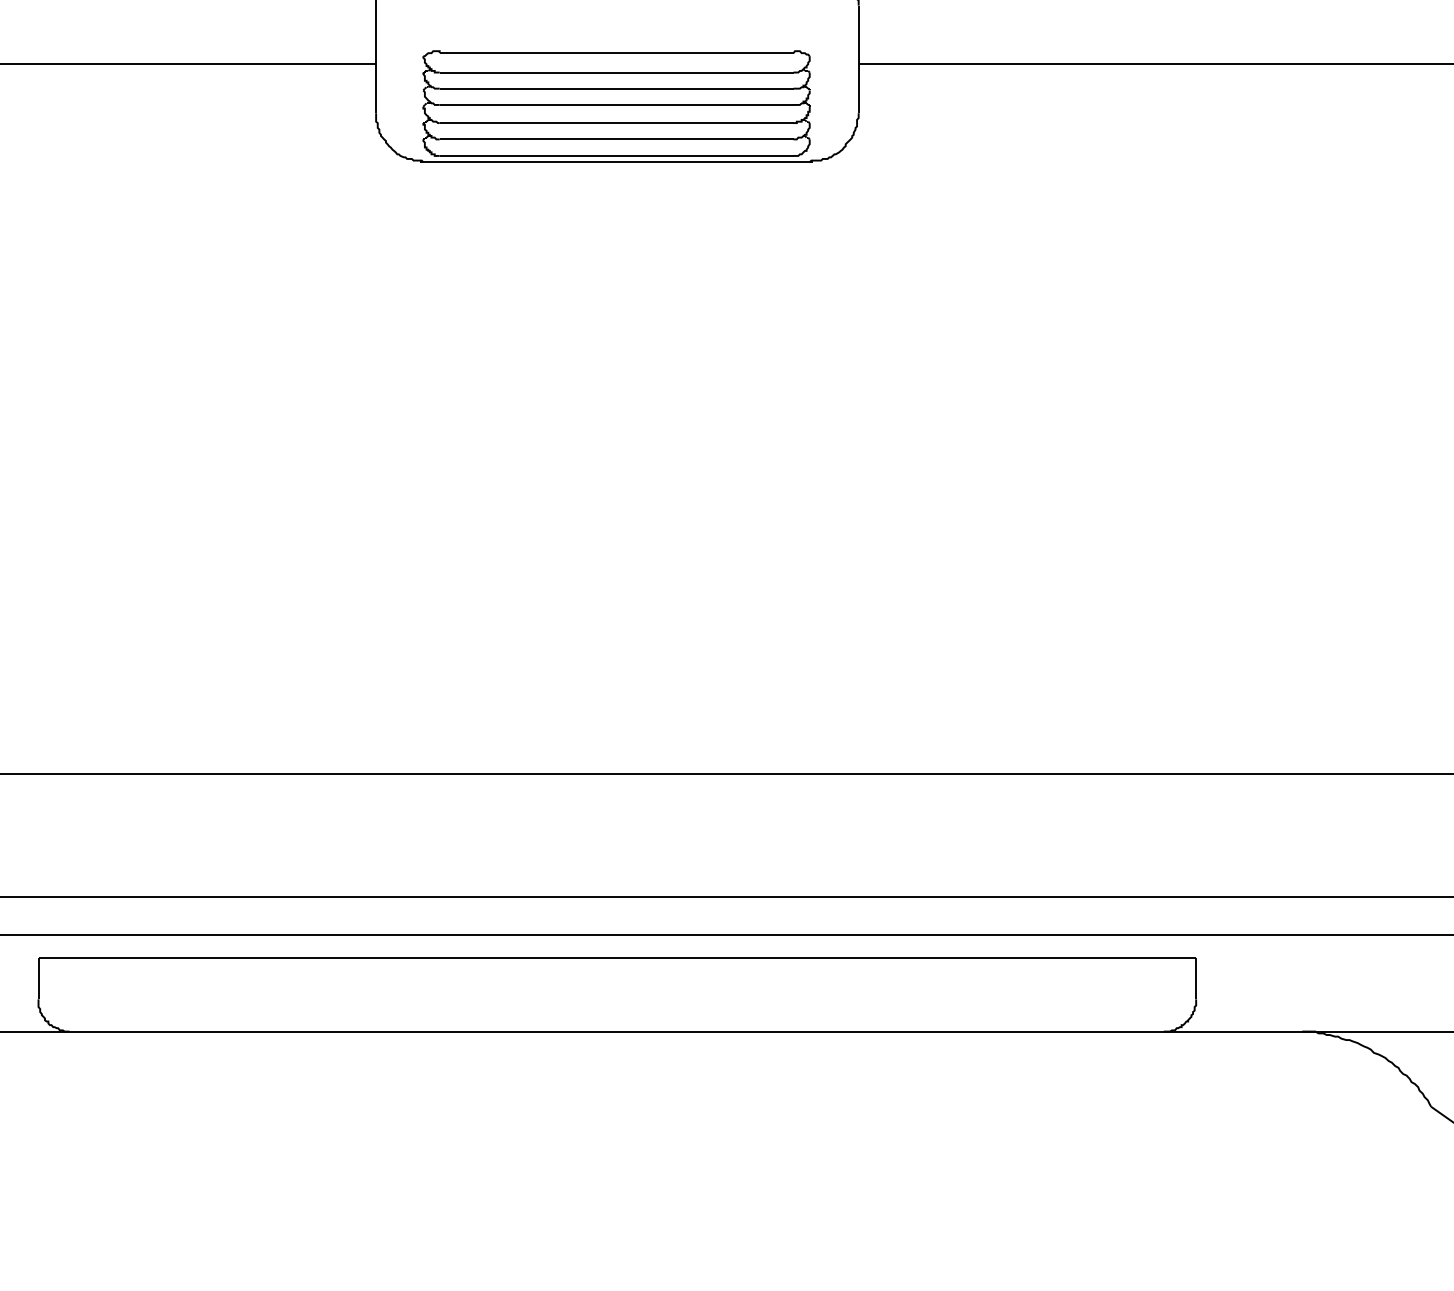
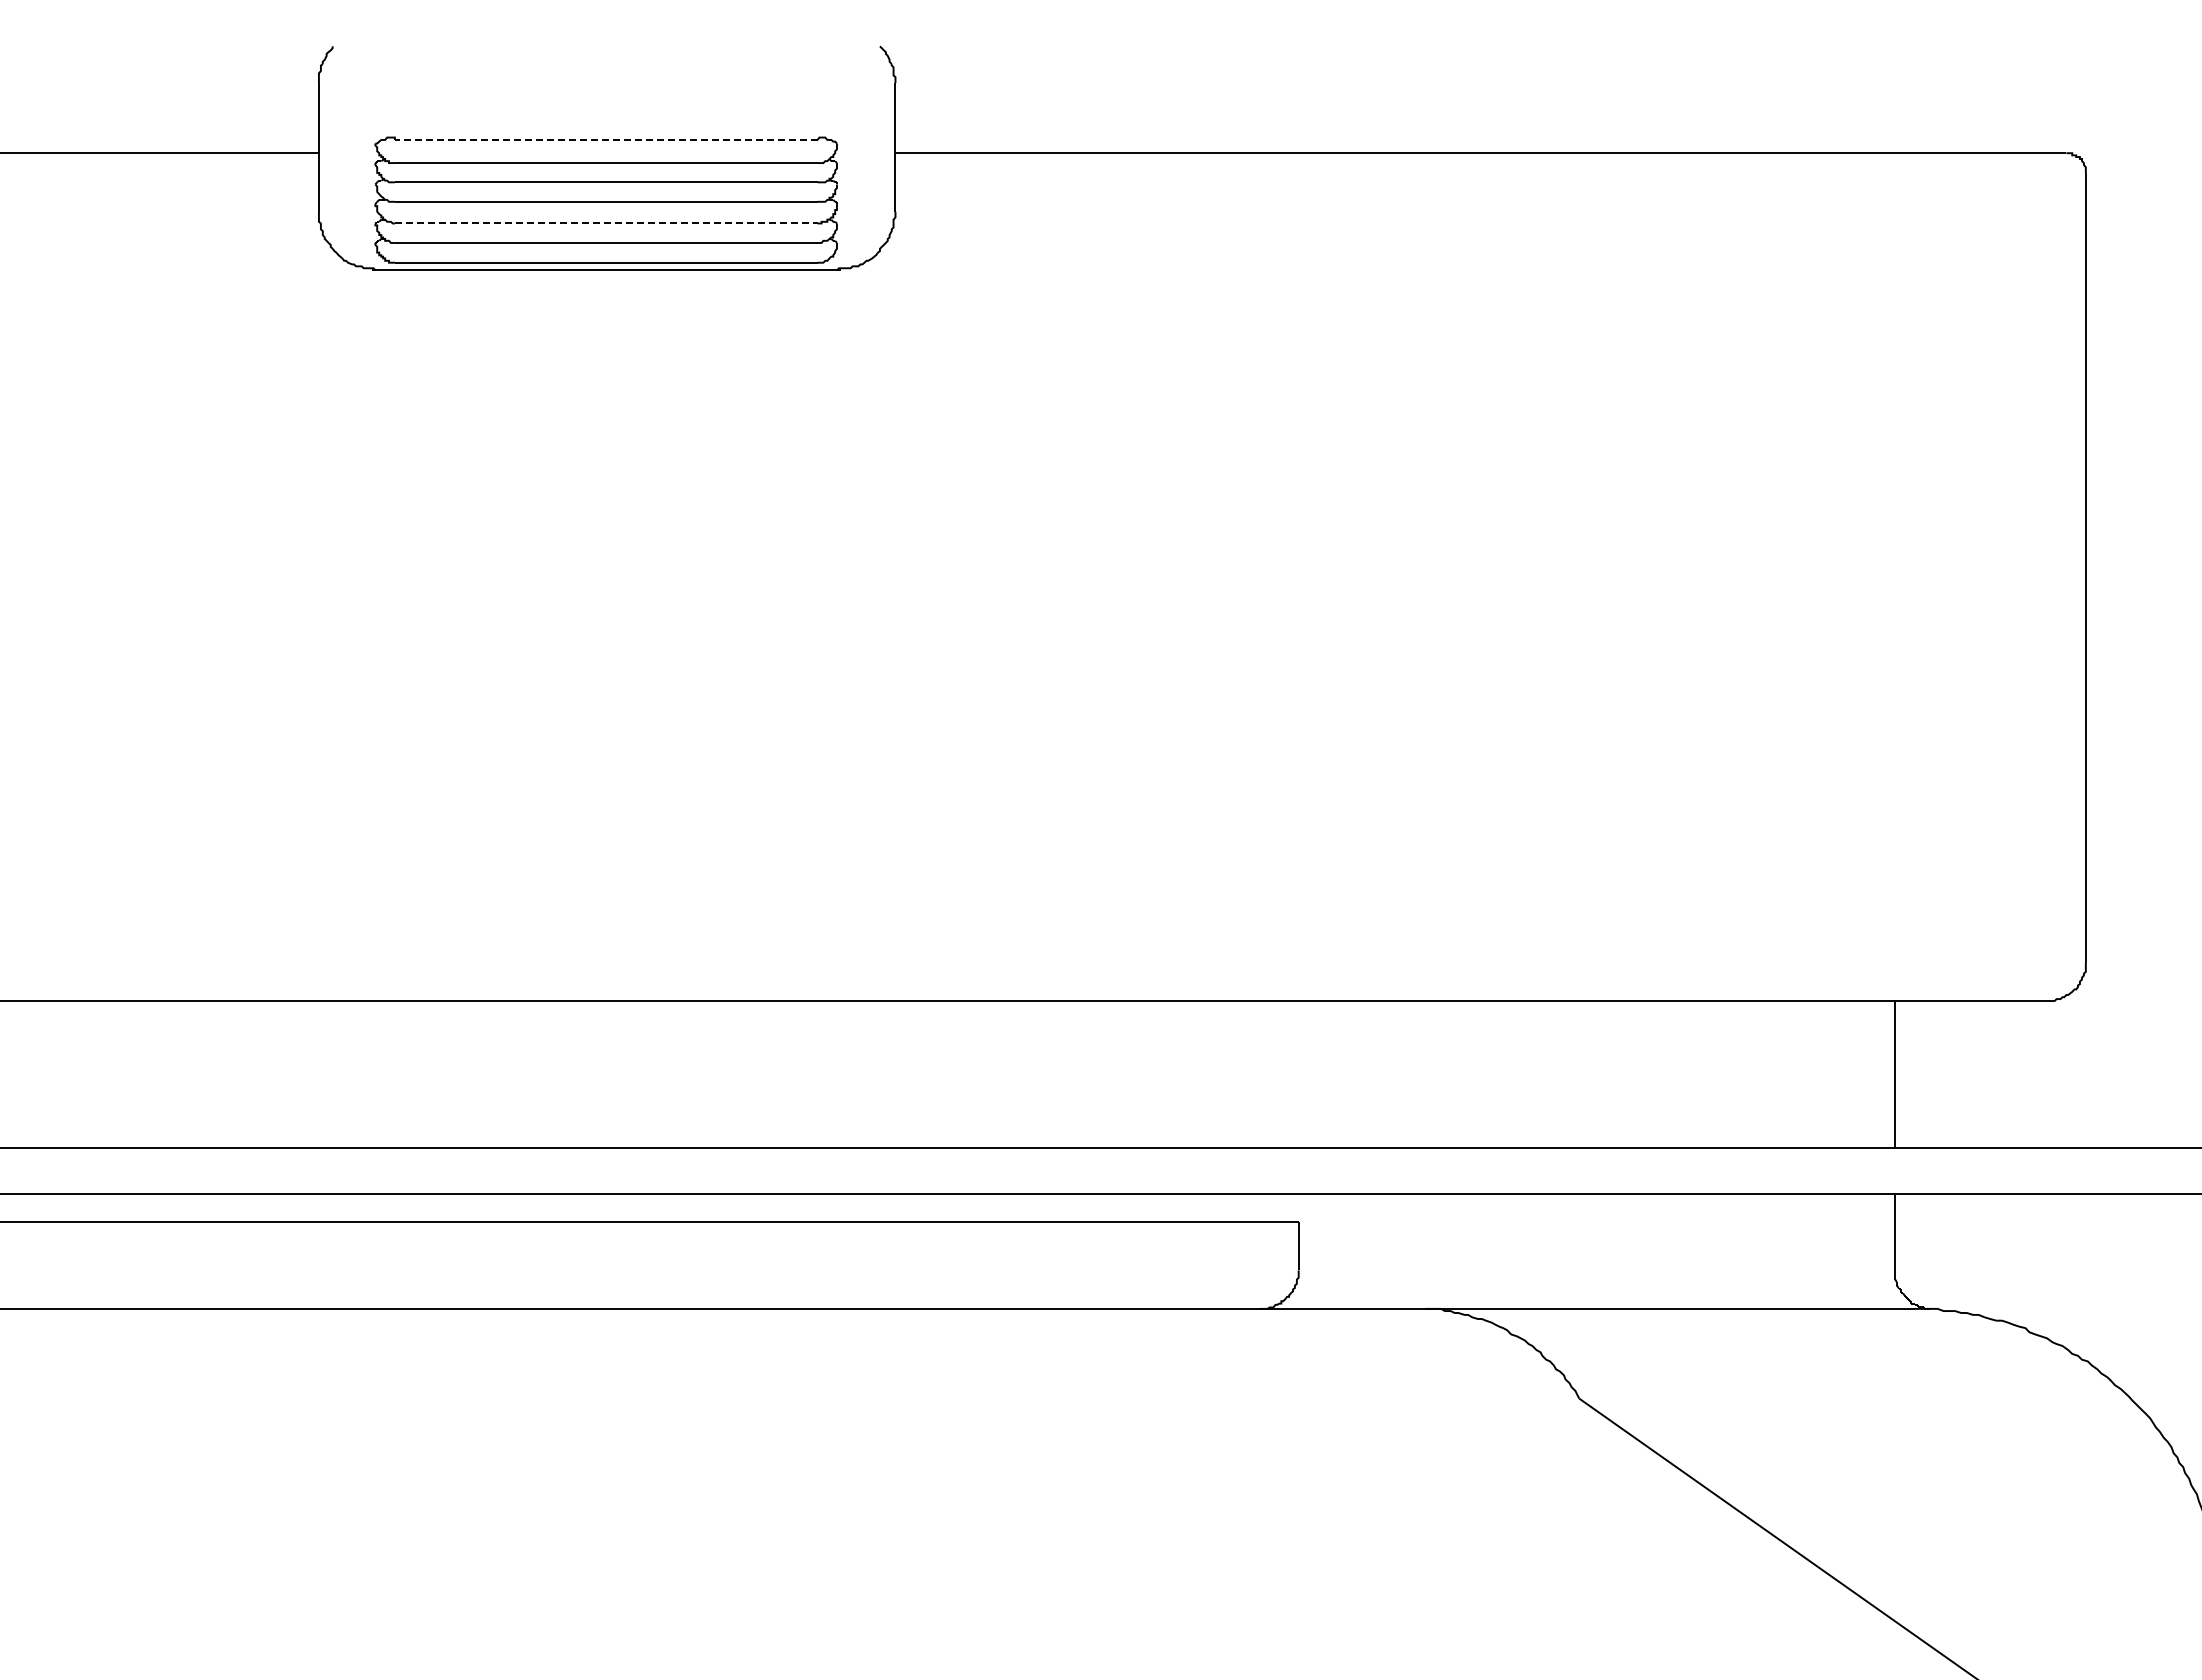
line: (615, 52) -> (605, 139), solid -> dashed
line: (616, 123) -> (606, 223), solid -> dashed

